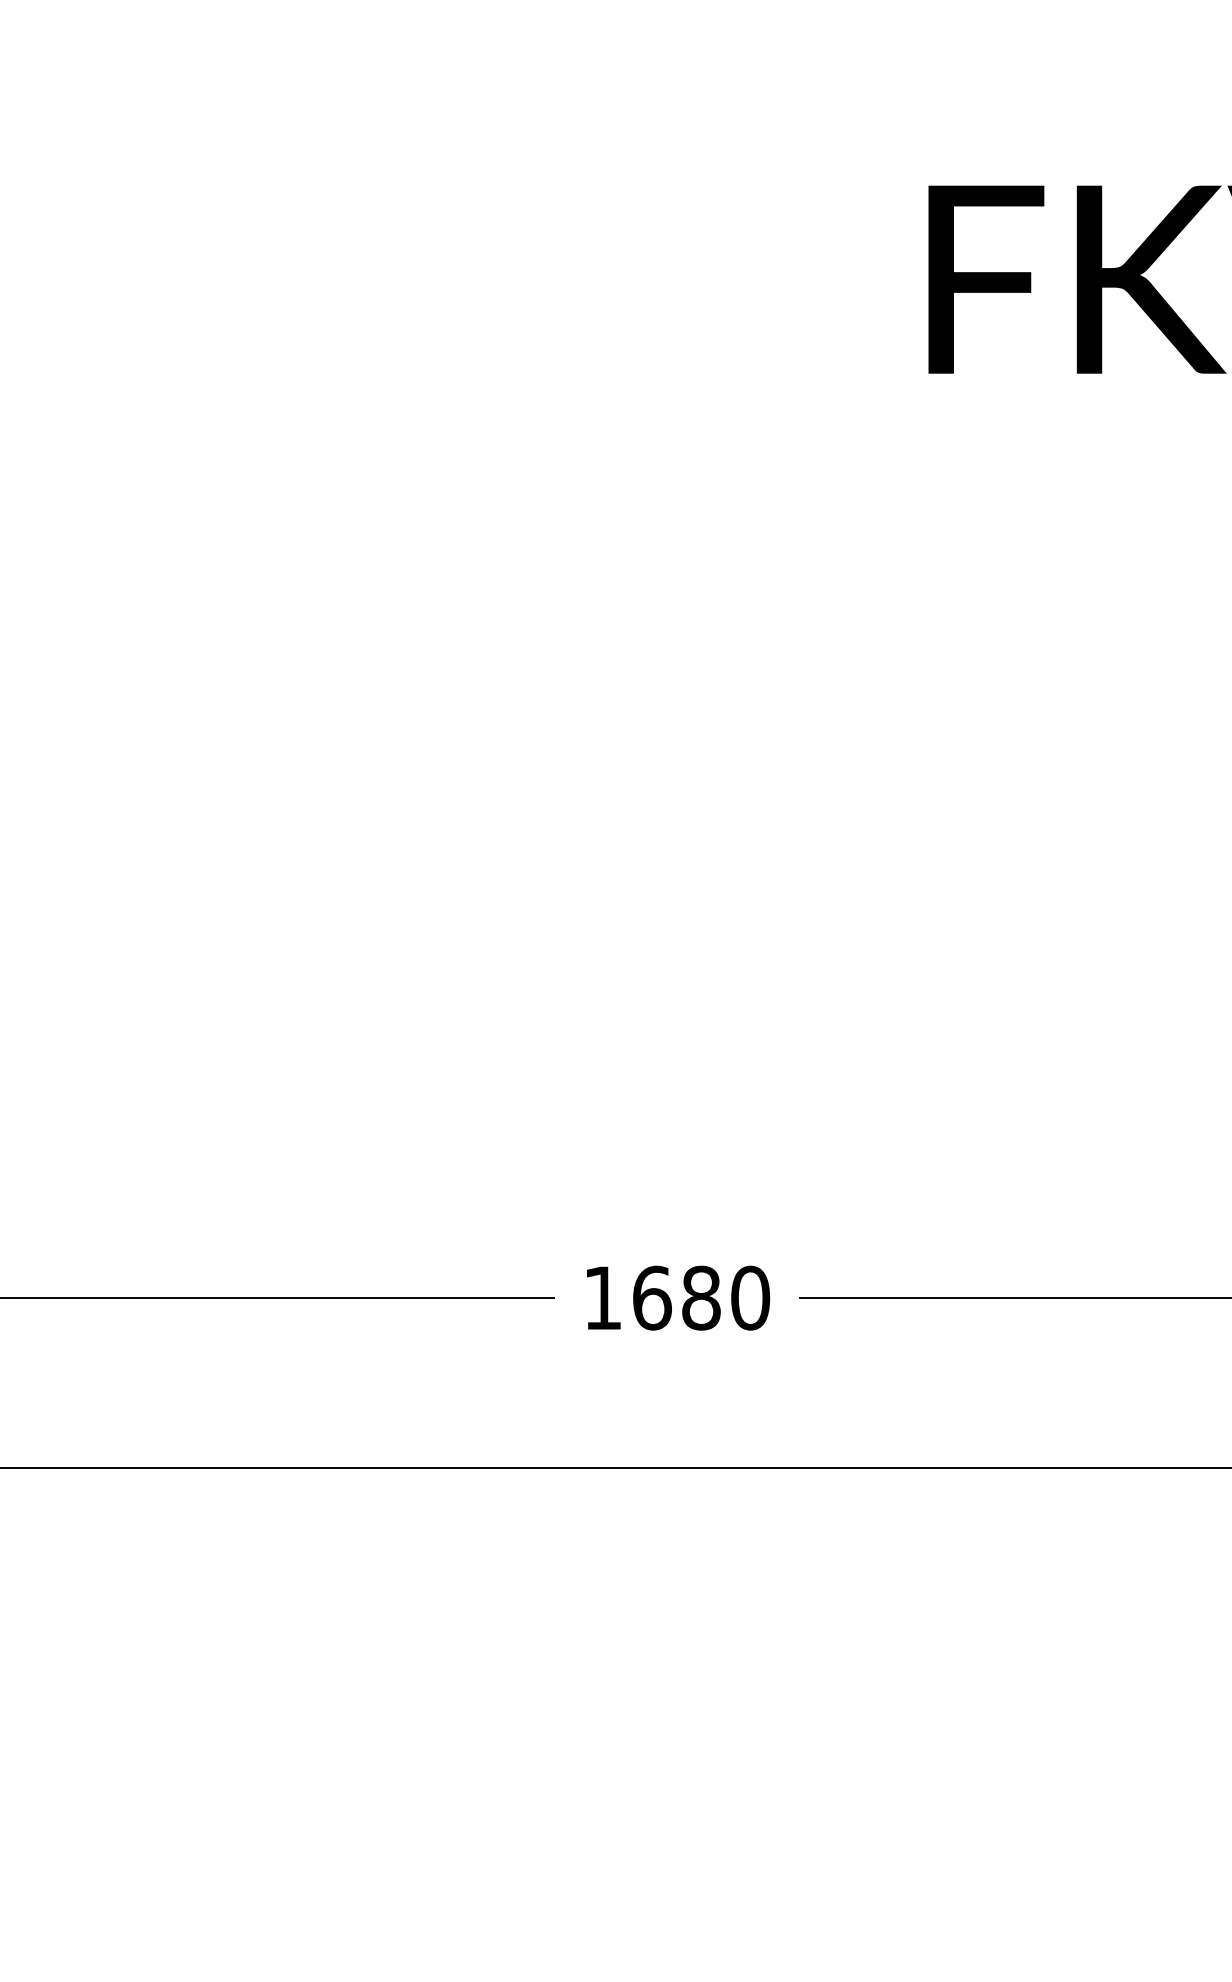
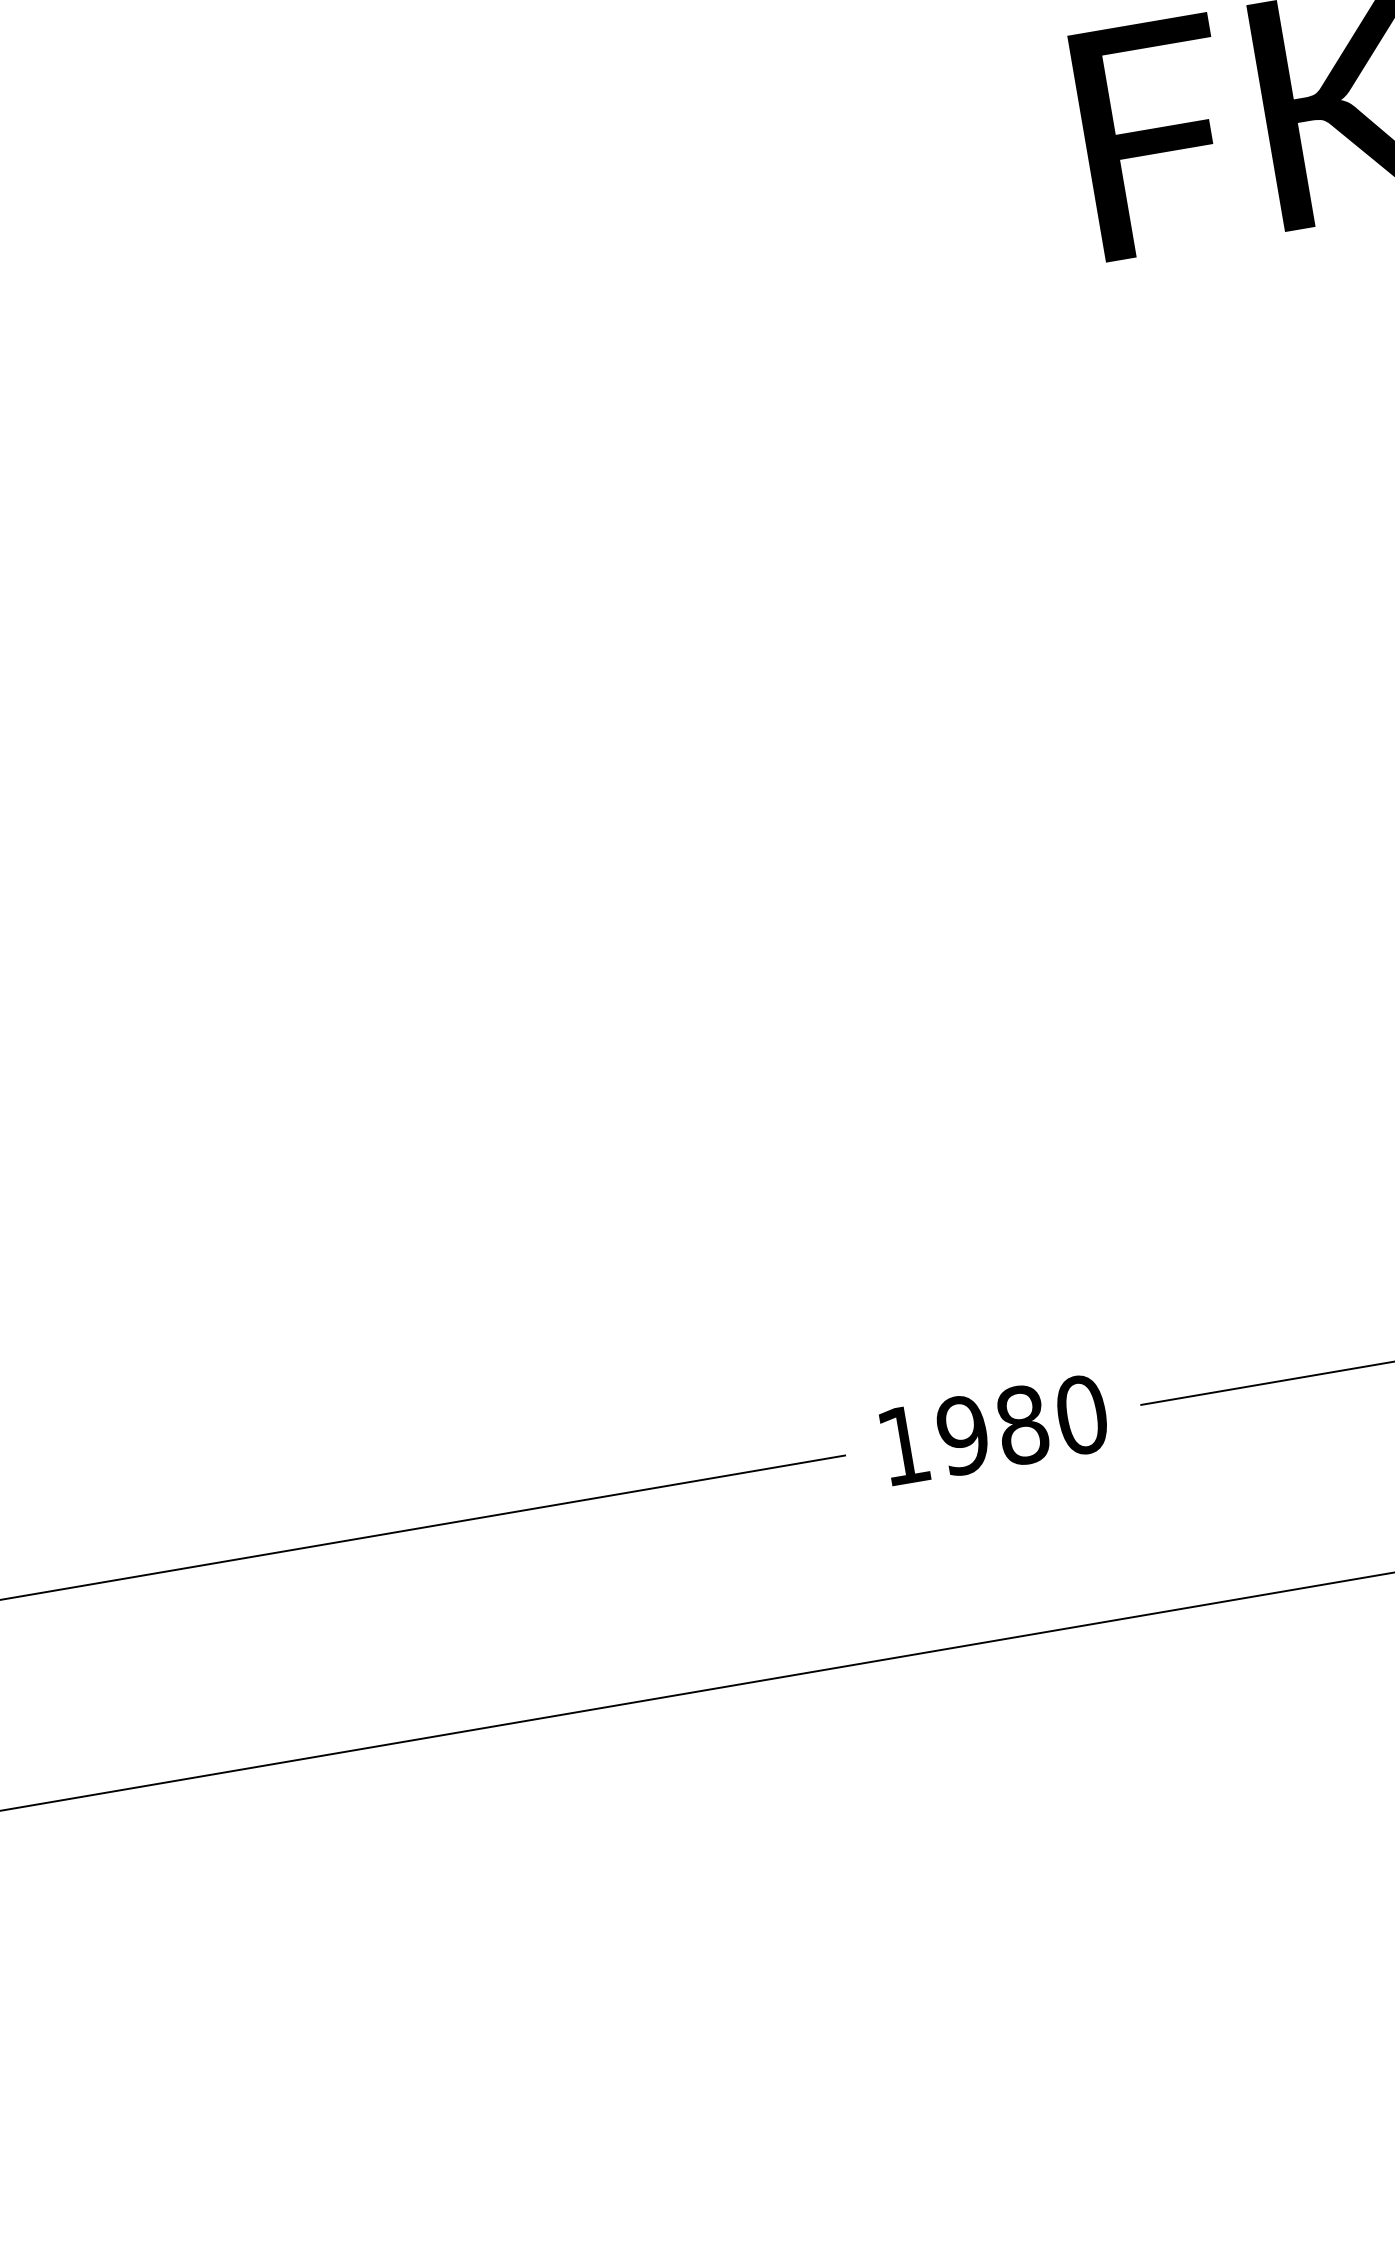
text: (651, 1297) -> (962, 1434), 1680 -> 1980

